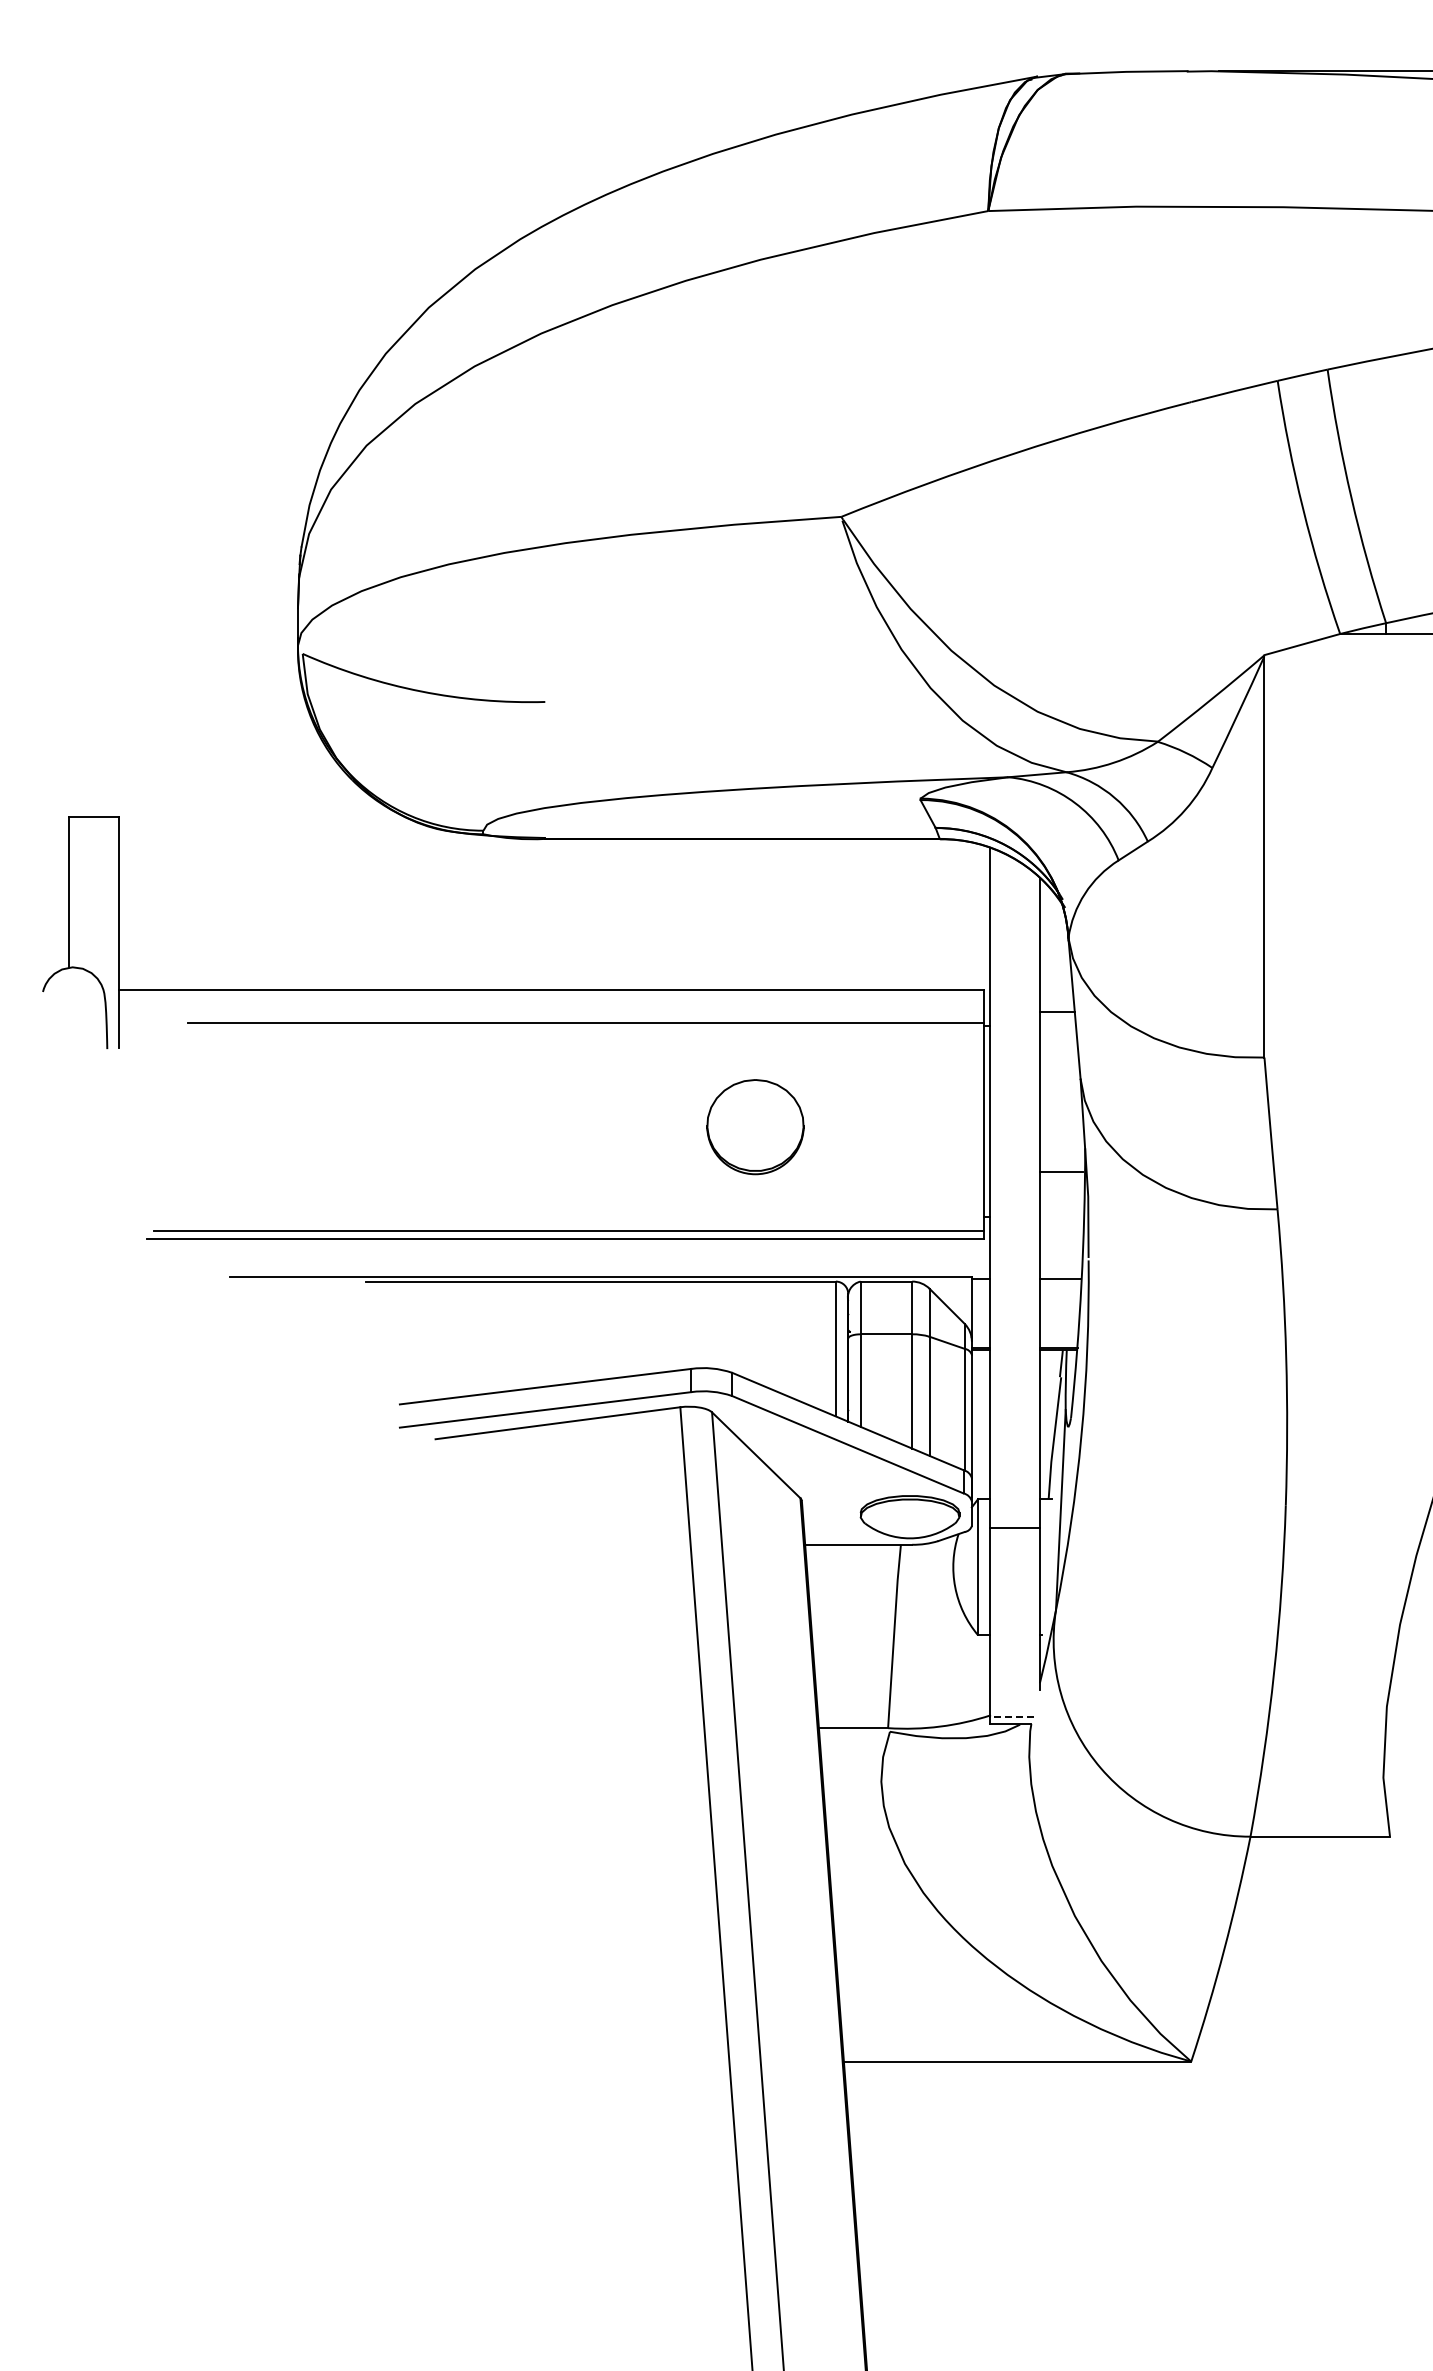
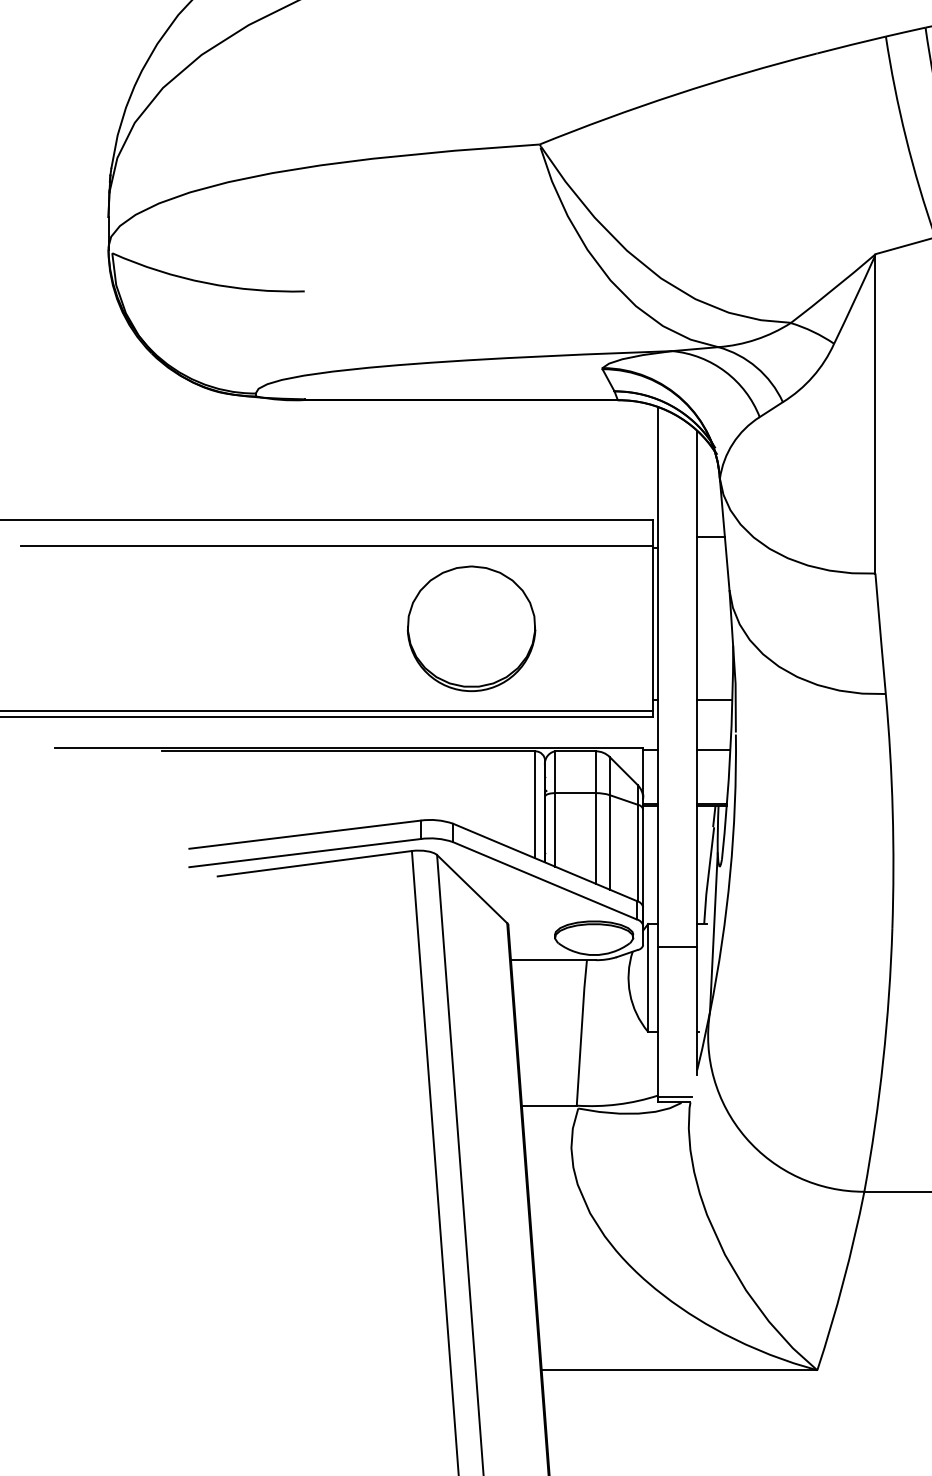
part: (755, 1126) -> (471, 628), size x1.67
line: (1061, 1171) -> (714, 699), moved
line: (1011, 1717) -> (674, 1097), dashed -> solid

